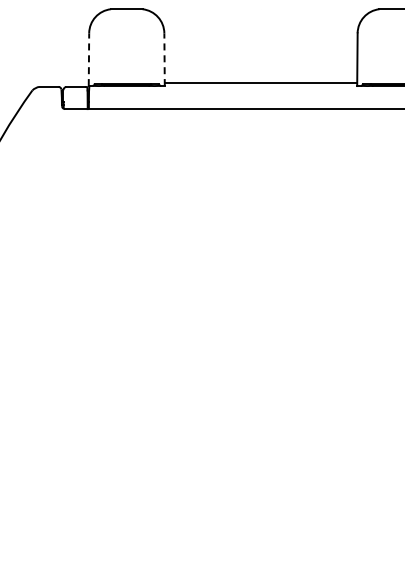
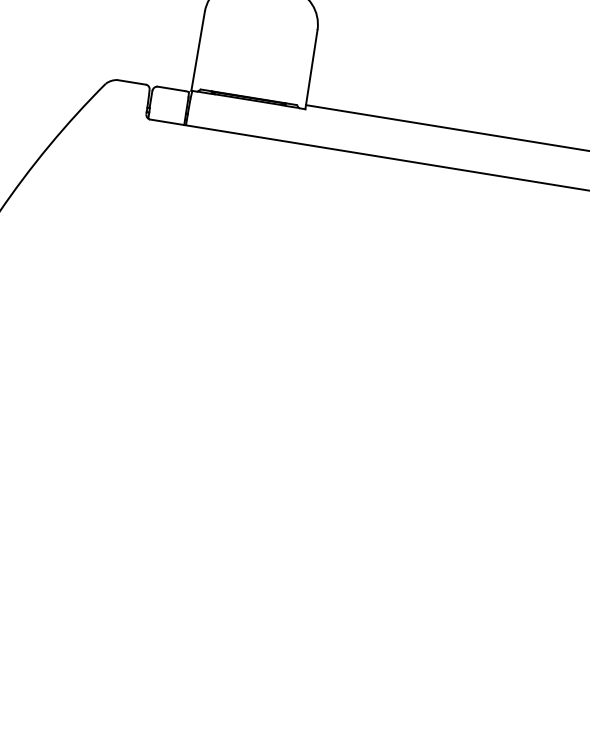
line: (88, 59) -> (197, 50), dashed -> solid
line: (164, 59) -> (311, 69), dashed -> solid

